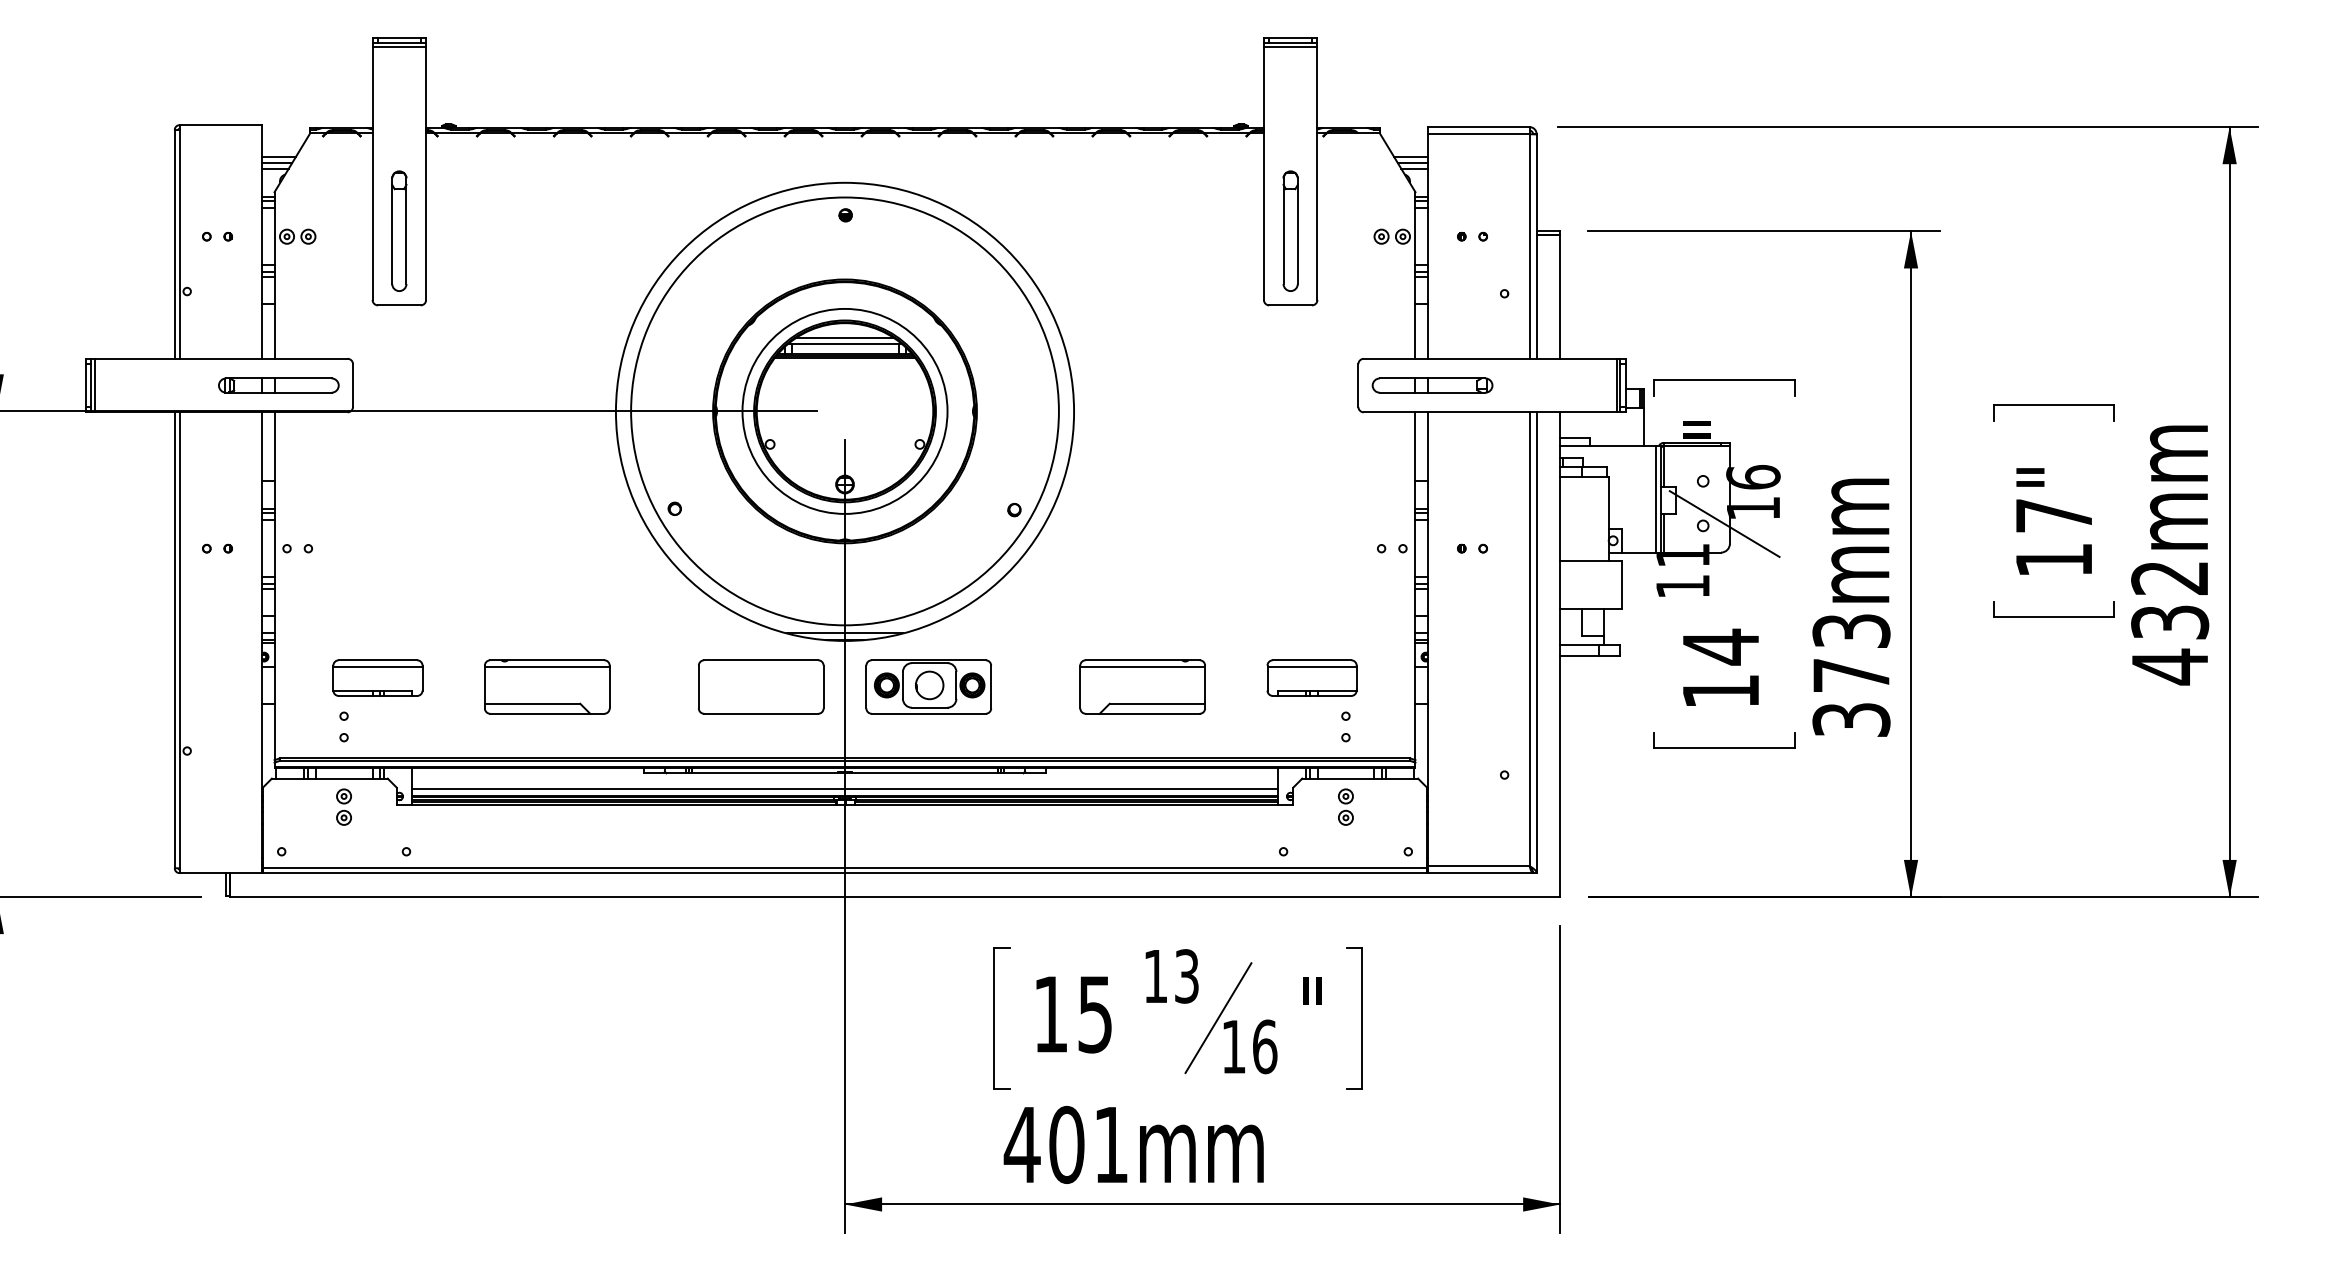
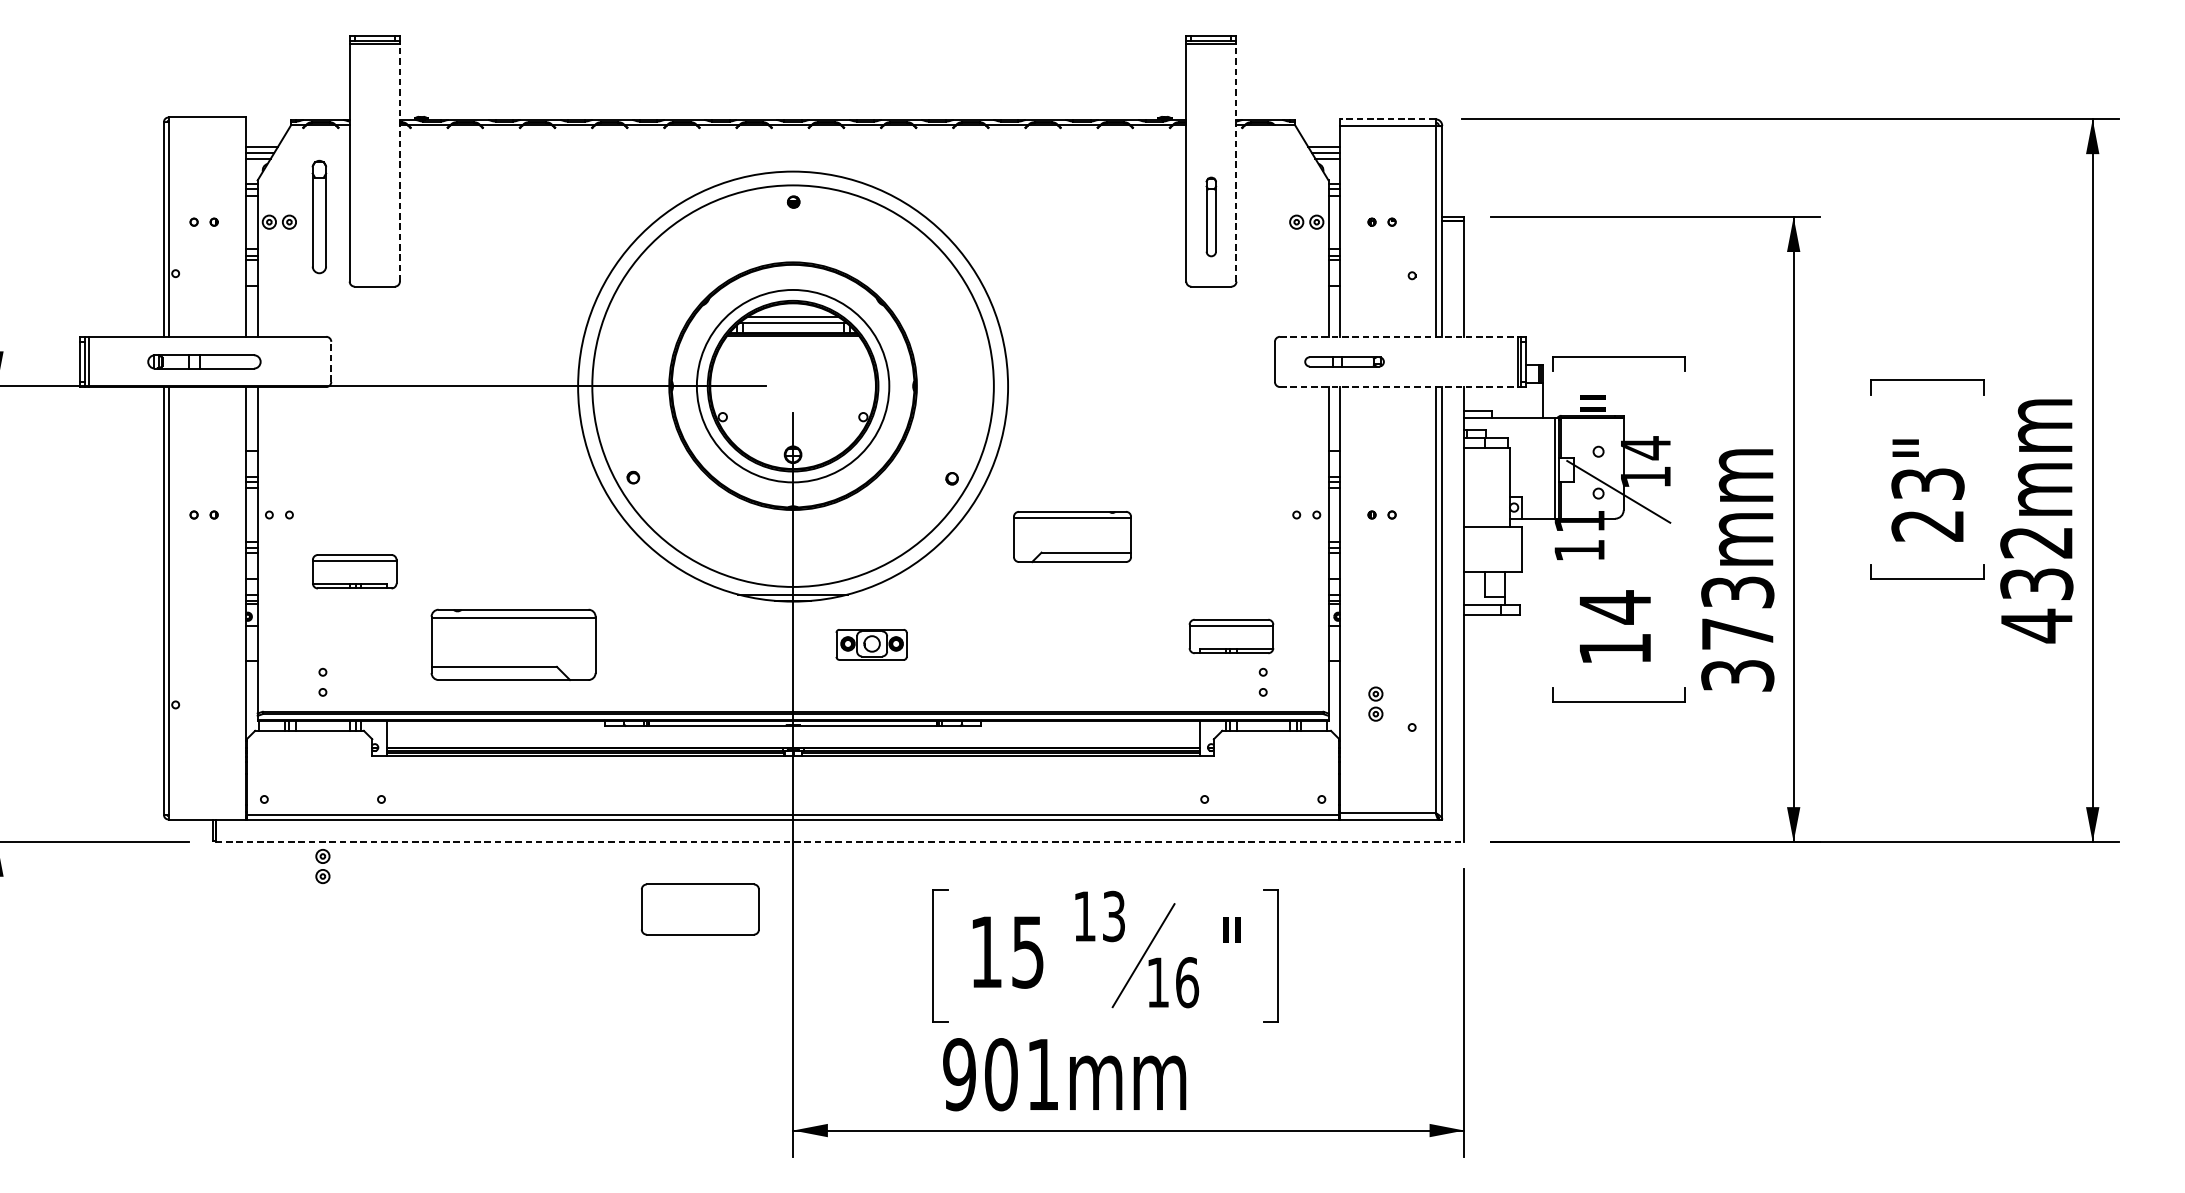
line: (1478, 127) -> (1387, 119), solid -> dashed
line: (426, 173) -> (400, 162), solid -> dashed
line: (1317, 173) -> (1236, 162), solid -> dashed
part: (399, 230) -> (319, 216), moved
part: (1290, 230) -> (1211, 216), size x0.7
line: (1490, 358) -> (1398, 336), solid -> dashed
part: (278, 385) -> (204, 361), moved
line: (353, 385) -> (331, 361), solid -> dashed
part: (1432, 385) -> (1344, 361), size x0.7
line: (1490, 412) -> (1398, 387), solid -> dashed
text: (1753, 477) -> (1645, 448), 16 -> 14
text: (2054, 538) -> (1928, 505), 17" -> 23"
part: (377, 677) -> (354, 571), moved
part: (547, 686) -> (513, 644), size x1.4
part: (761, 686) -> (700, 909), moved
part: (928, 686) -> (871, 644), size x0.6
part: (1142, 686) -> (1072, 536), moved
line: (844, 789) -> (792, 741), removed
part: (343, 806) -> (322, 865), moved
part: (1345, 806) -> (1375, 703), moved
line: (895, 897) -> (840, 842), solid -> dashed
text: (1021, 1144) -> (958, 1074), 401mm -> 901mm

